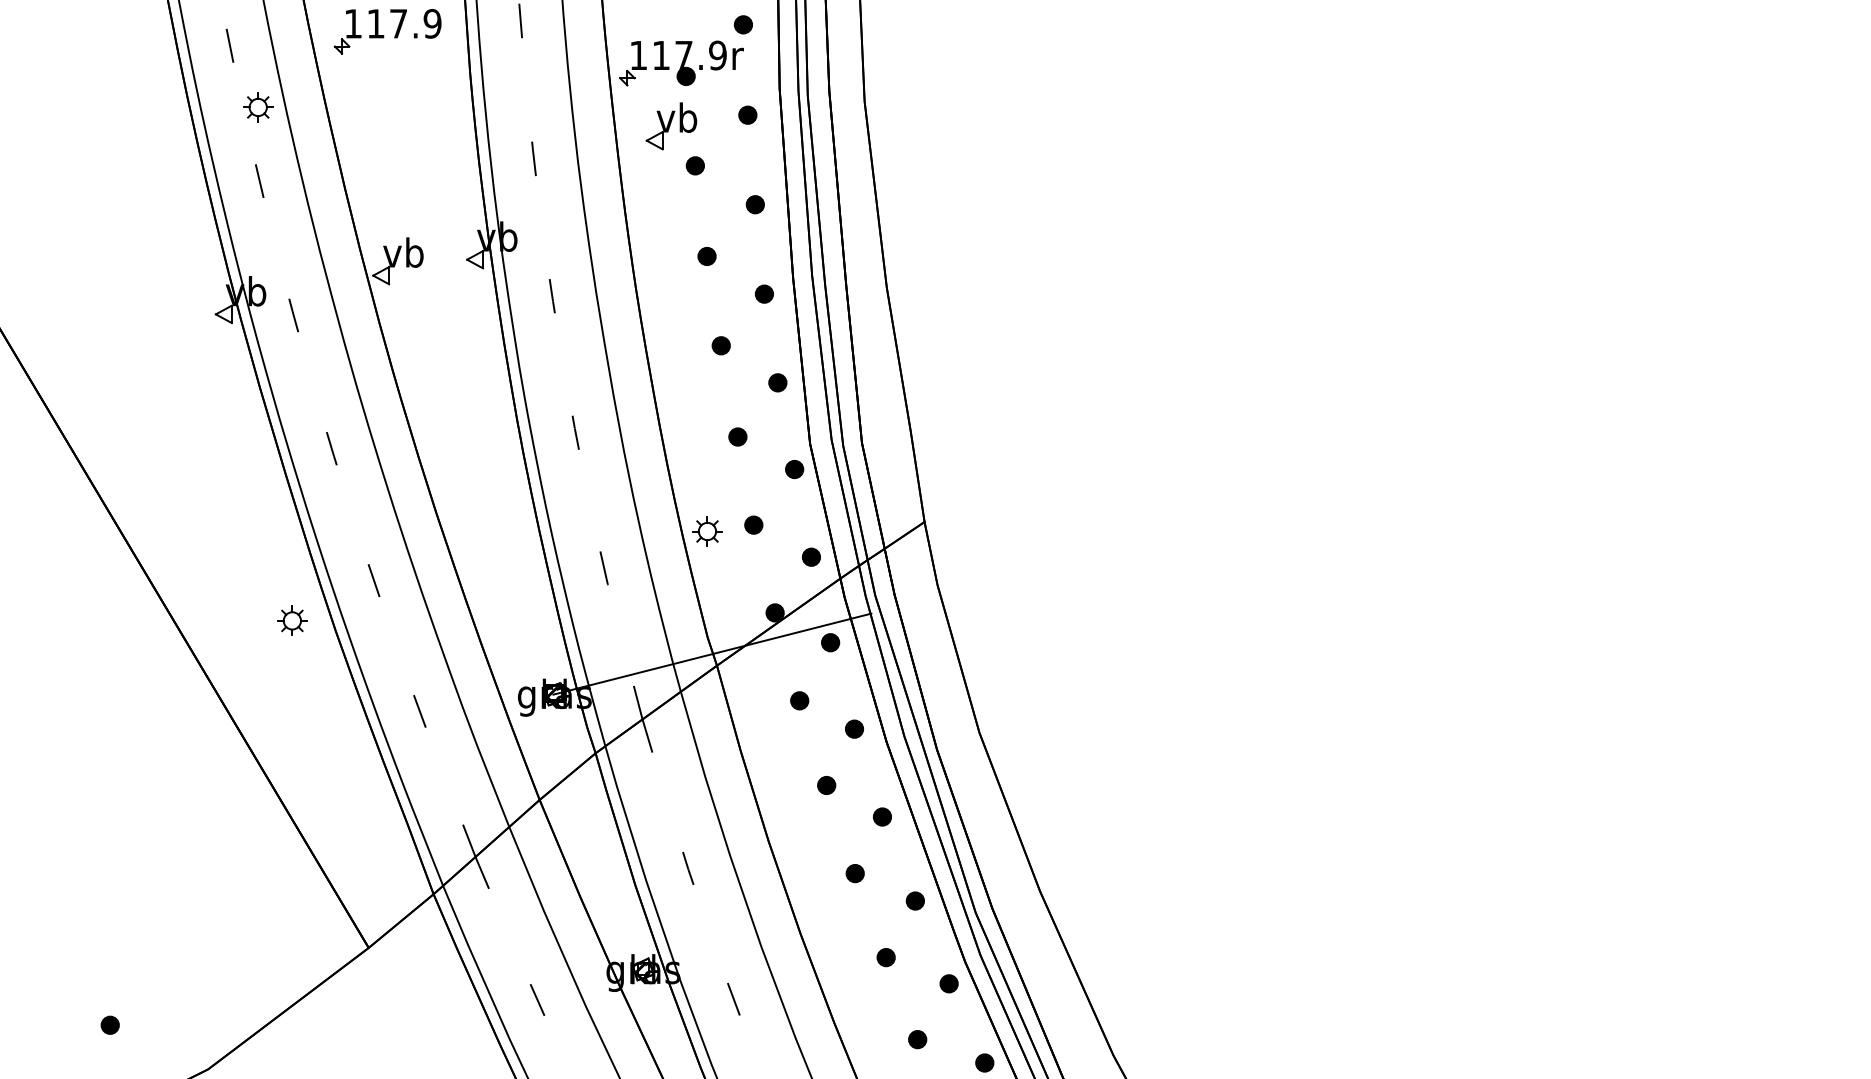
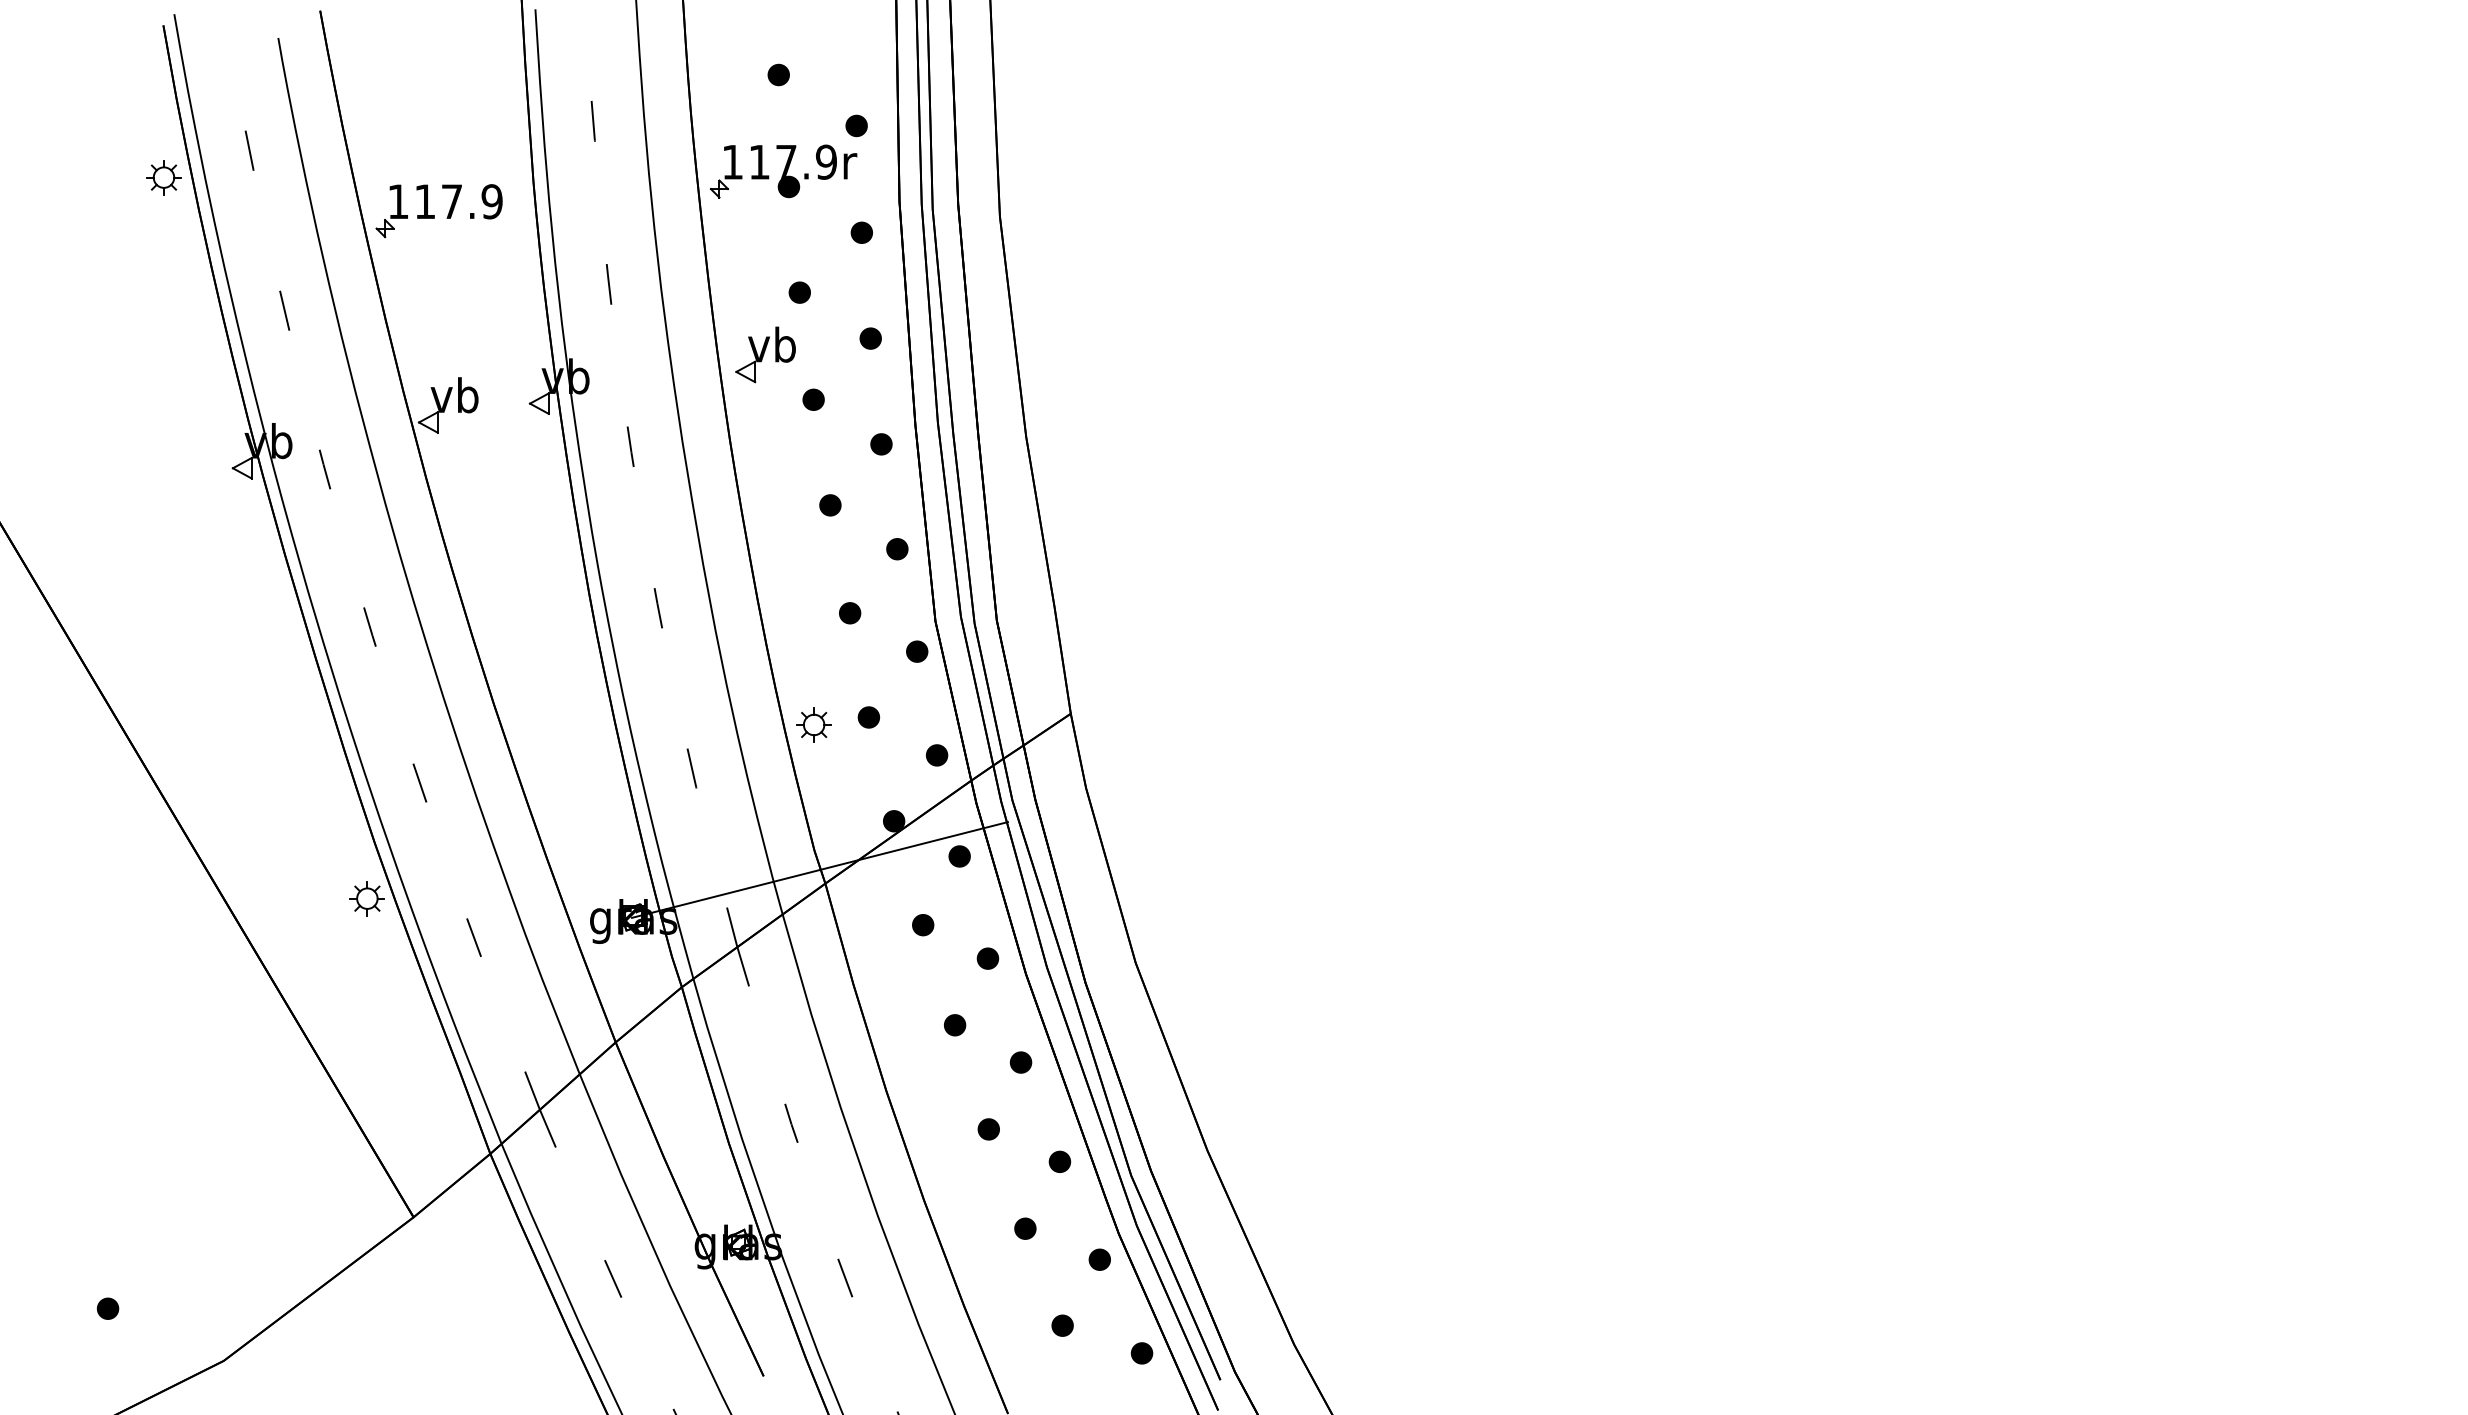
part: (387, 32) -> (438, 211), moved
part: (257, 107) -> (163, 177), moved
part: (671, 125) -> (765, 354), moved
part: (291, 620) -> (366, 898), moved

